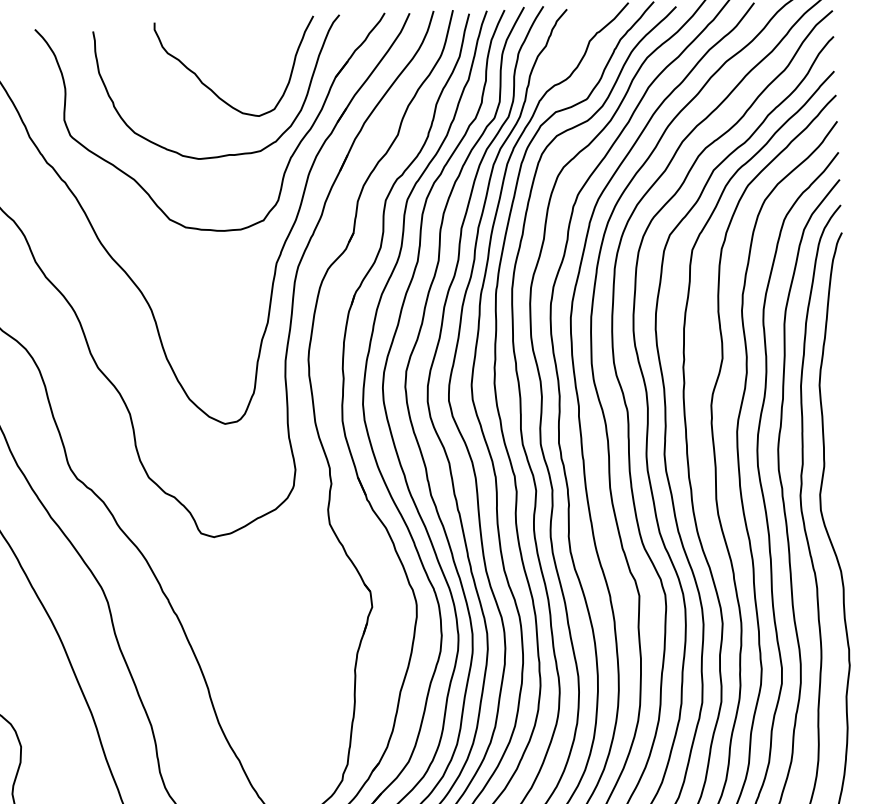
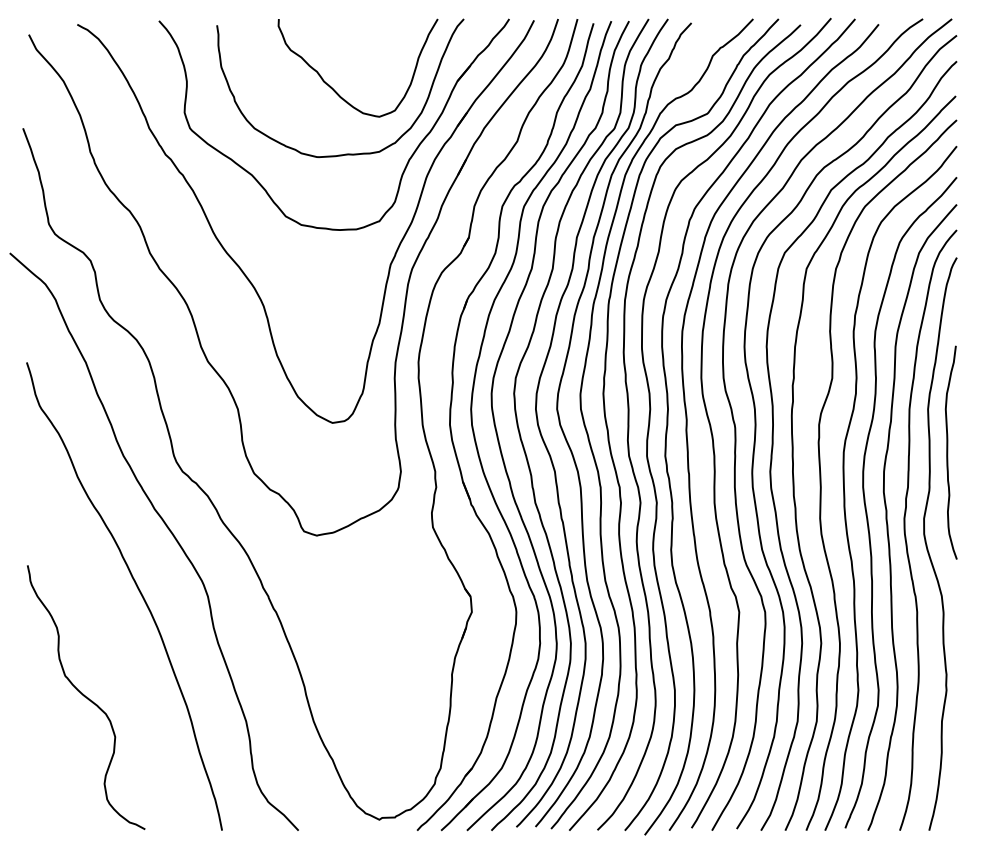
curve: (841, 427) -> (948, 452), added

